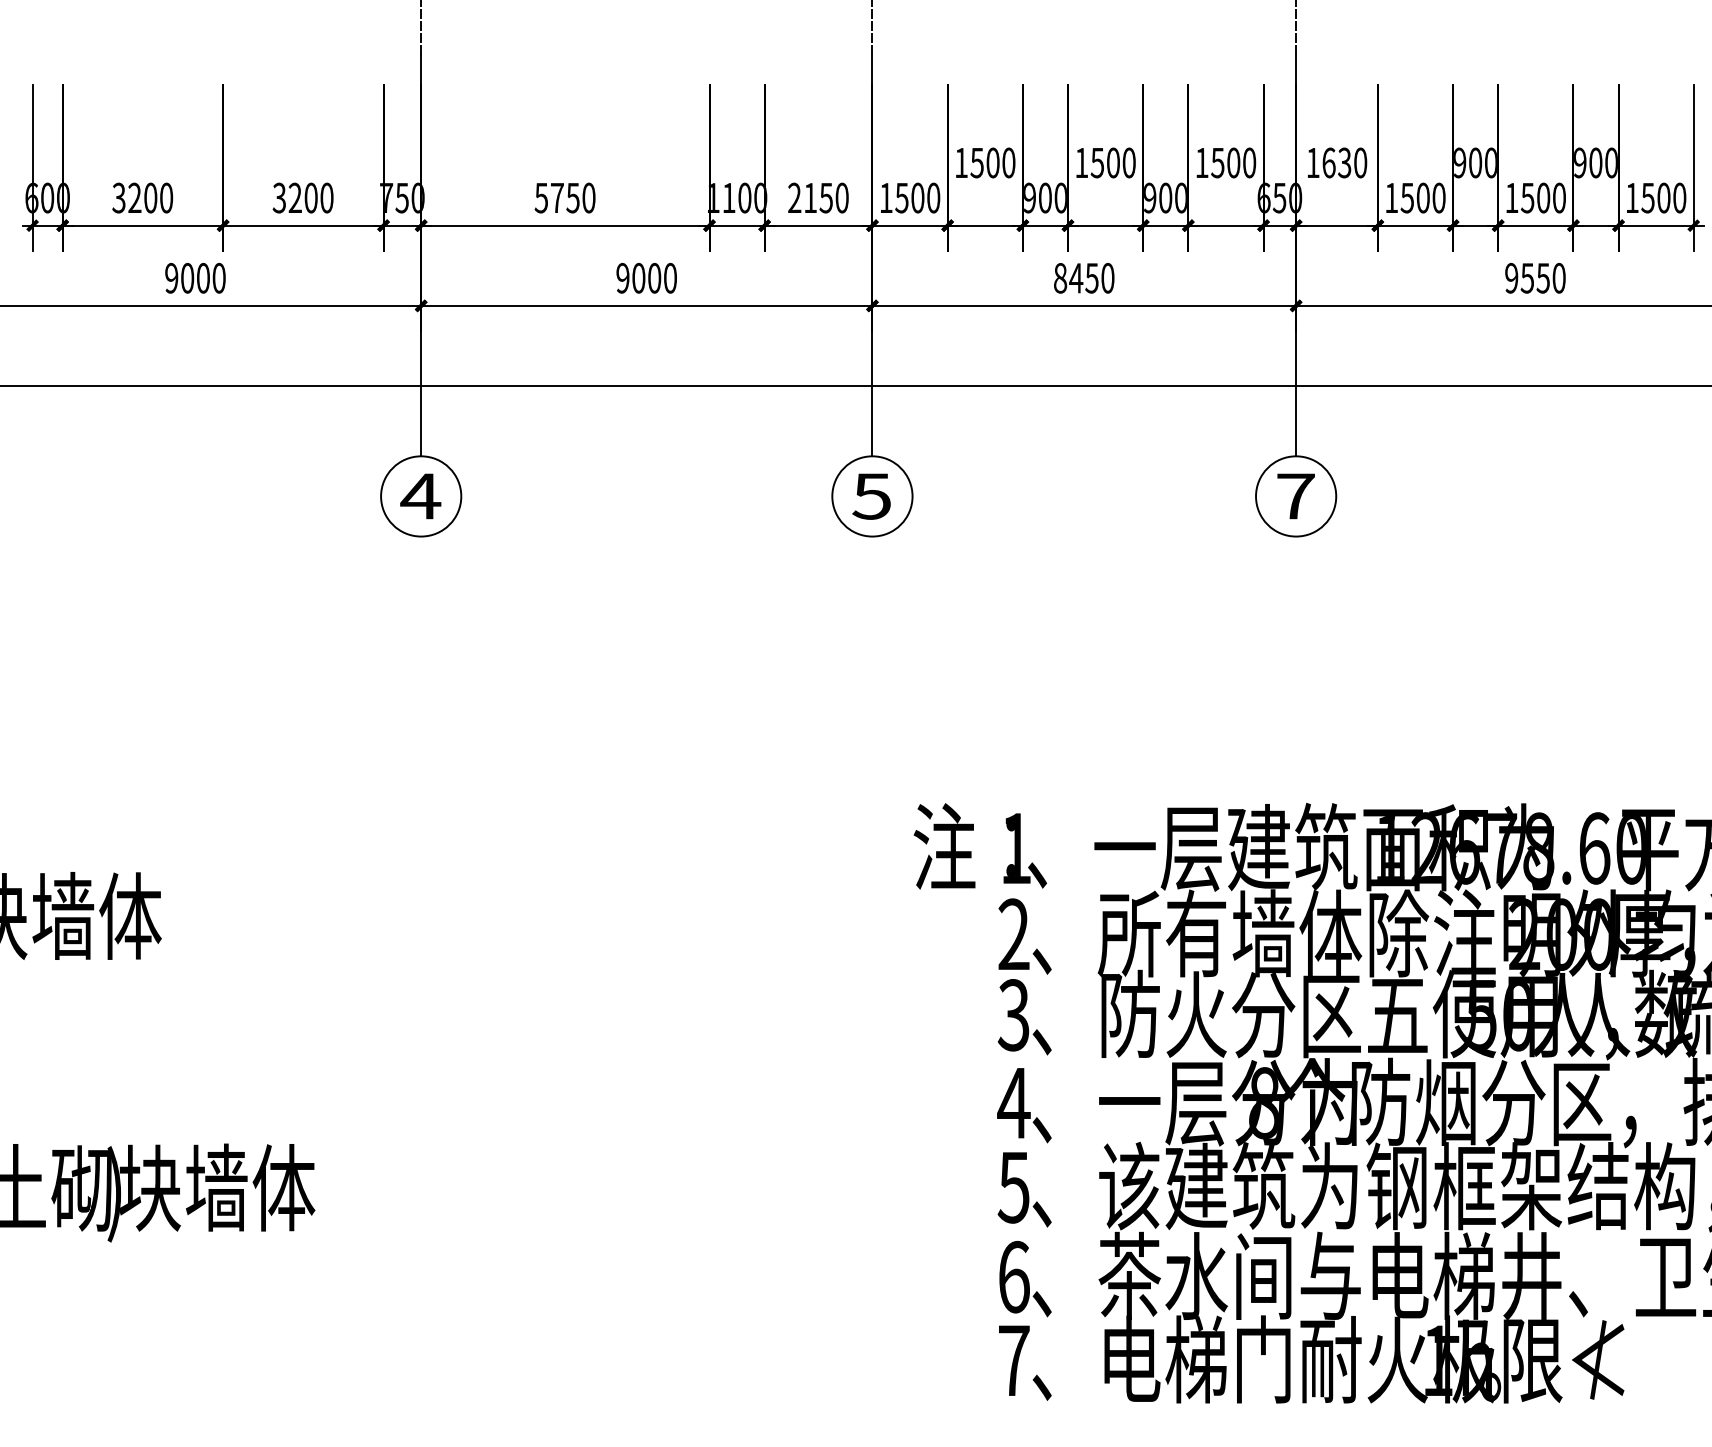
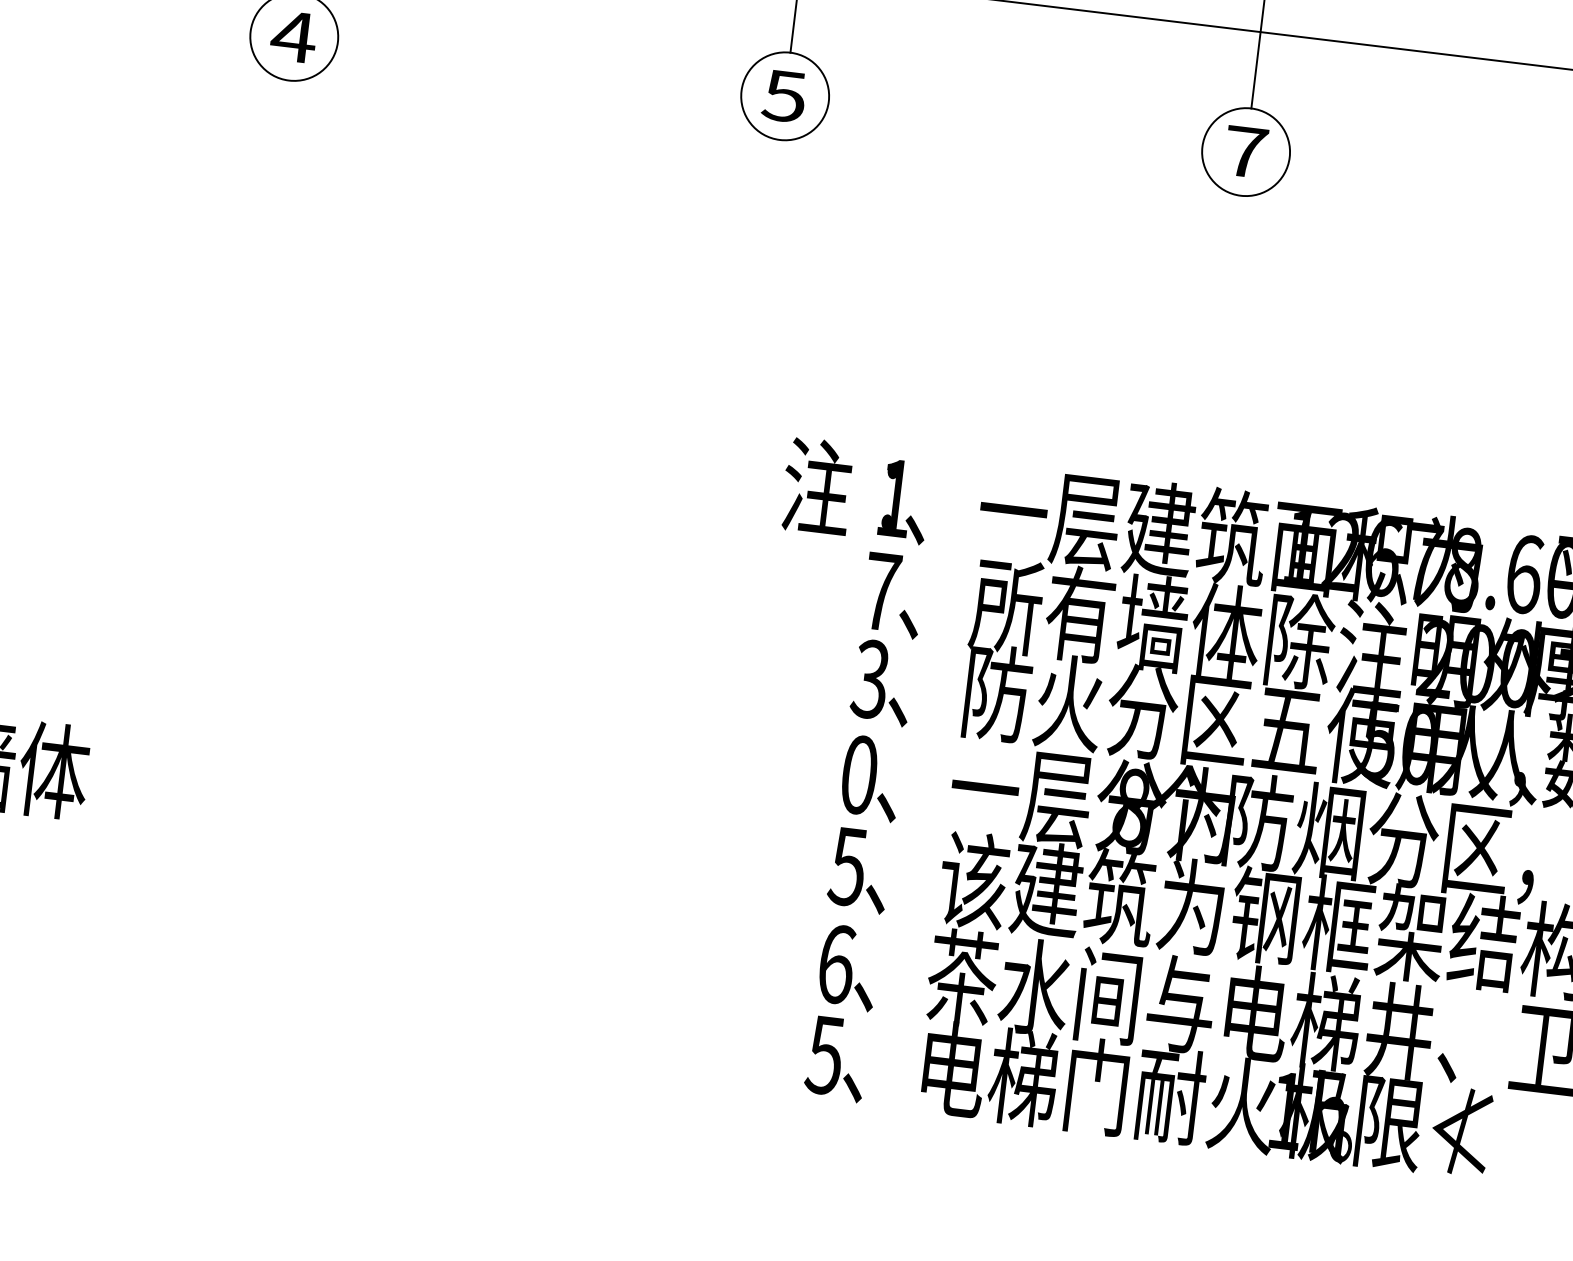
text: (1013, 933) -> (881, 590), 2 -> 7
text: (1013, 1102) -> (858, 774), 4 -> 0
text: (1013, 1361) -> (824, 1055), 7 -> 5

